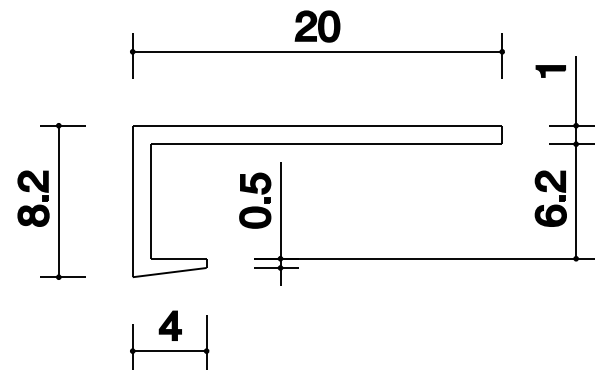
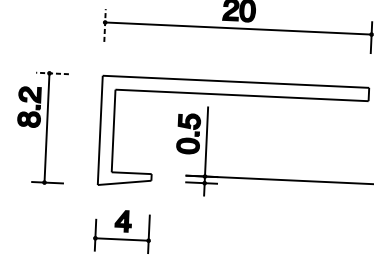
line: (132, 56) -> (104, 25), solid -> dashed
line: (63, 125) -> (52, 73), solid -> dashed
part: (37, 204) -> (32, 111), moved

